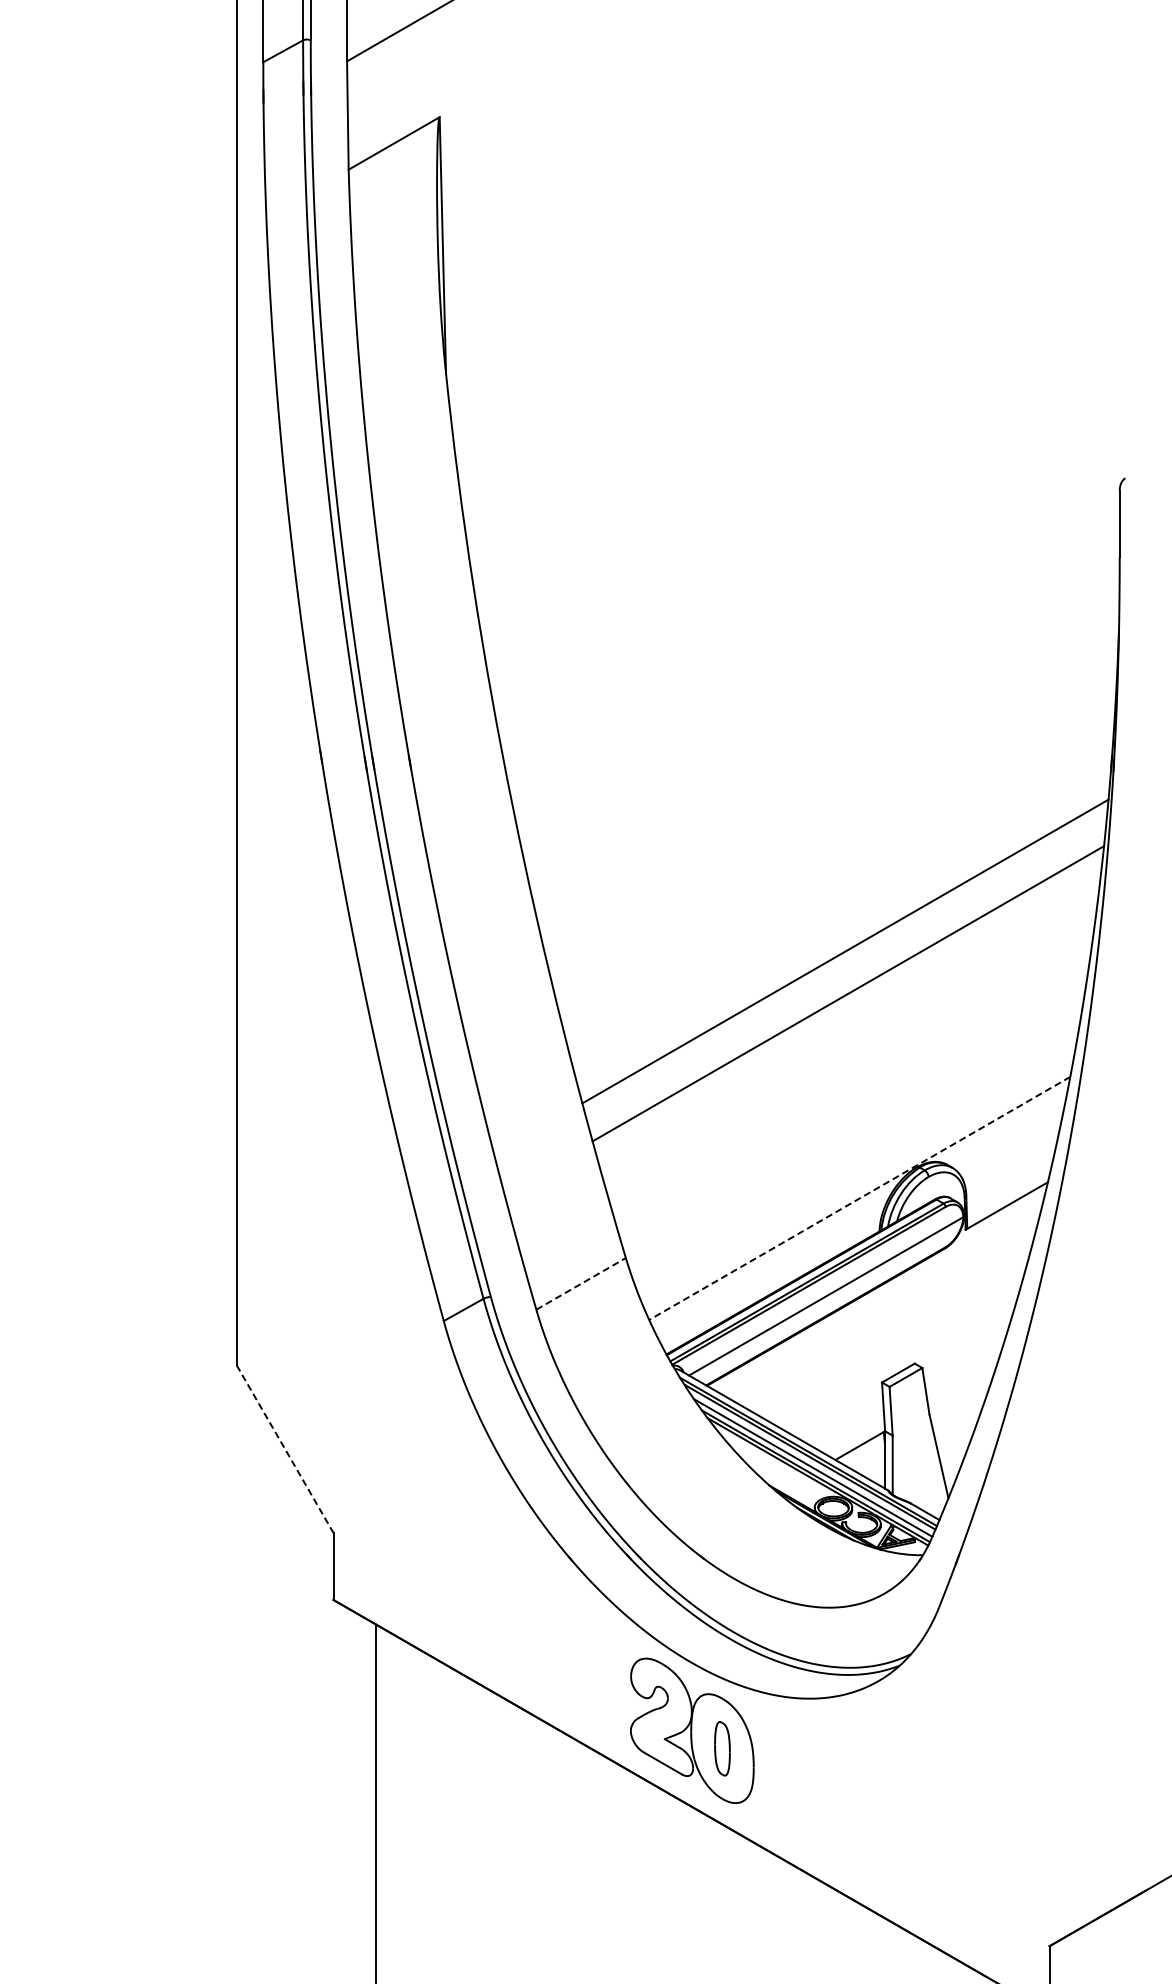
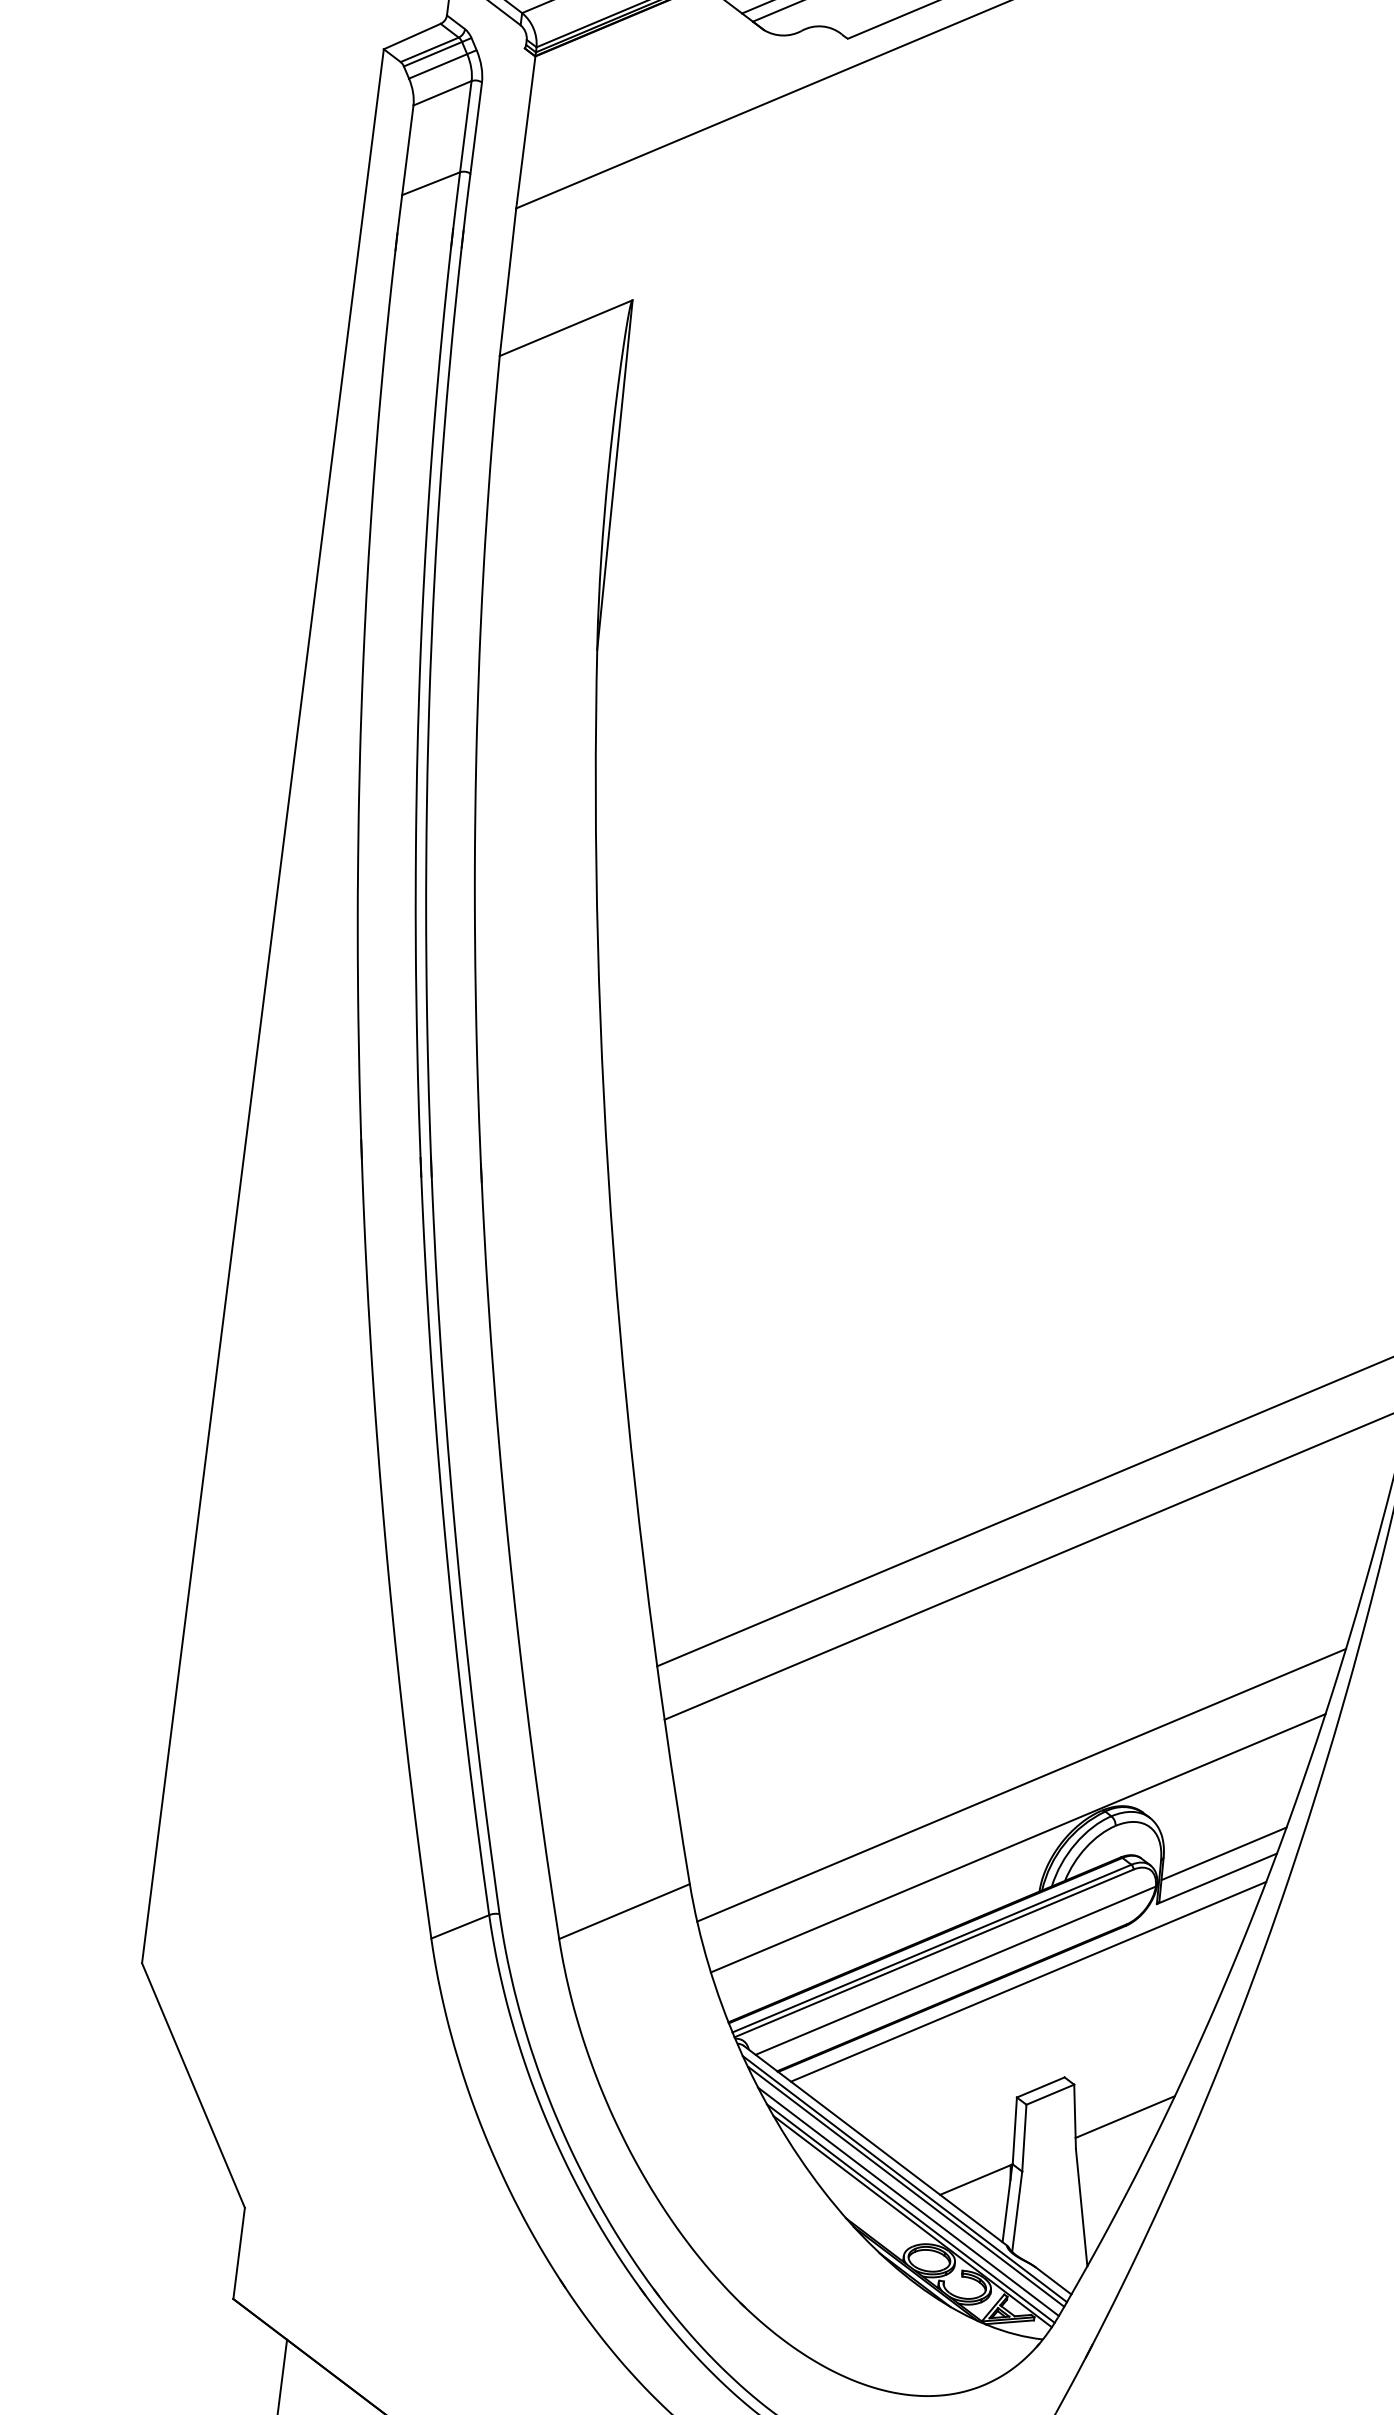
line: (856, 1155) -> (1021, 1784), added
line: (1009, 1187) -> (1223, 1854), added
line: (859, 1198) -> (1017, 1843), dashed -> solid
line: (581, 1283) -> (625, 1911), dashed -> solid
line: (879, 1297) -> (1028, 1981), added
line: (962, 1386) -> (1125, 2116), added
line: (285, 1449) -> (193, 2086), dashed -> solid

